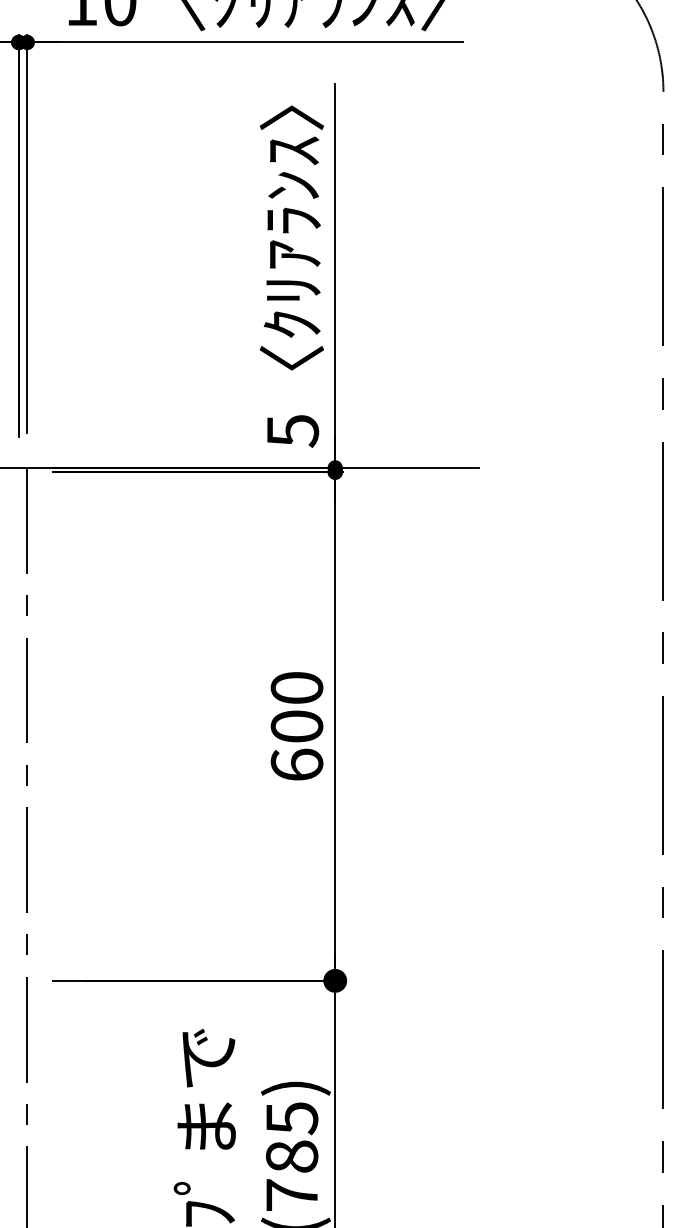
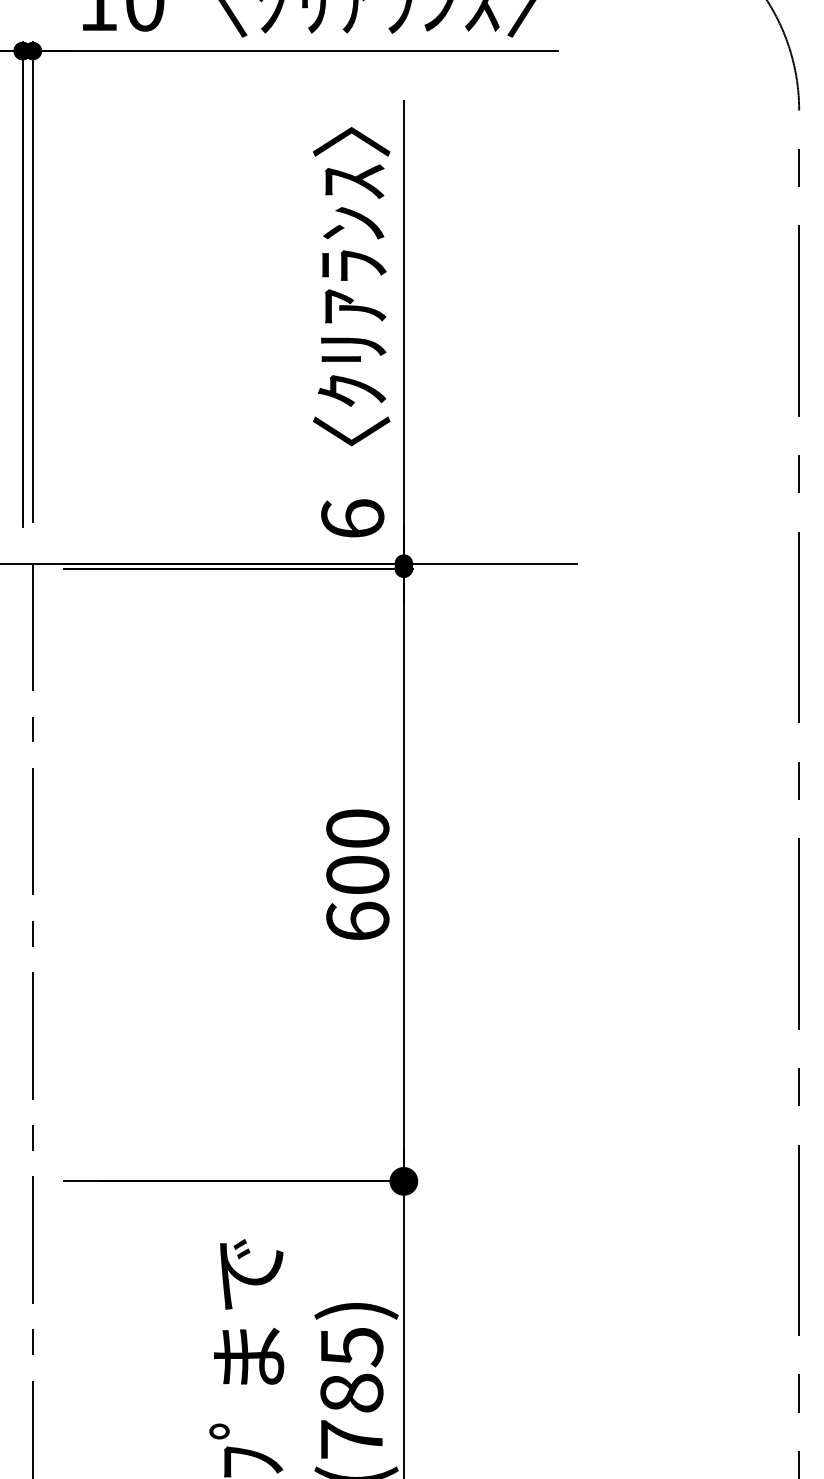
text: (292, 430) -> (352, 518), 5 -> 6

